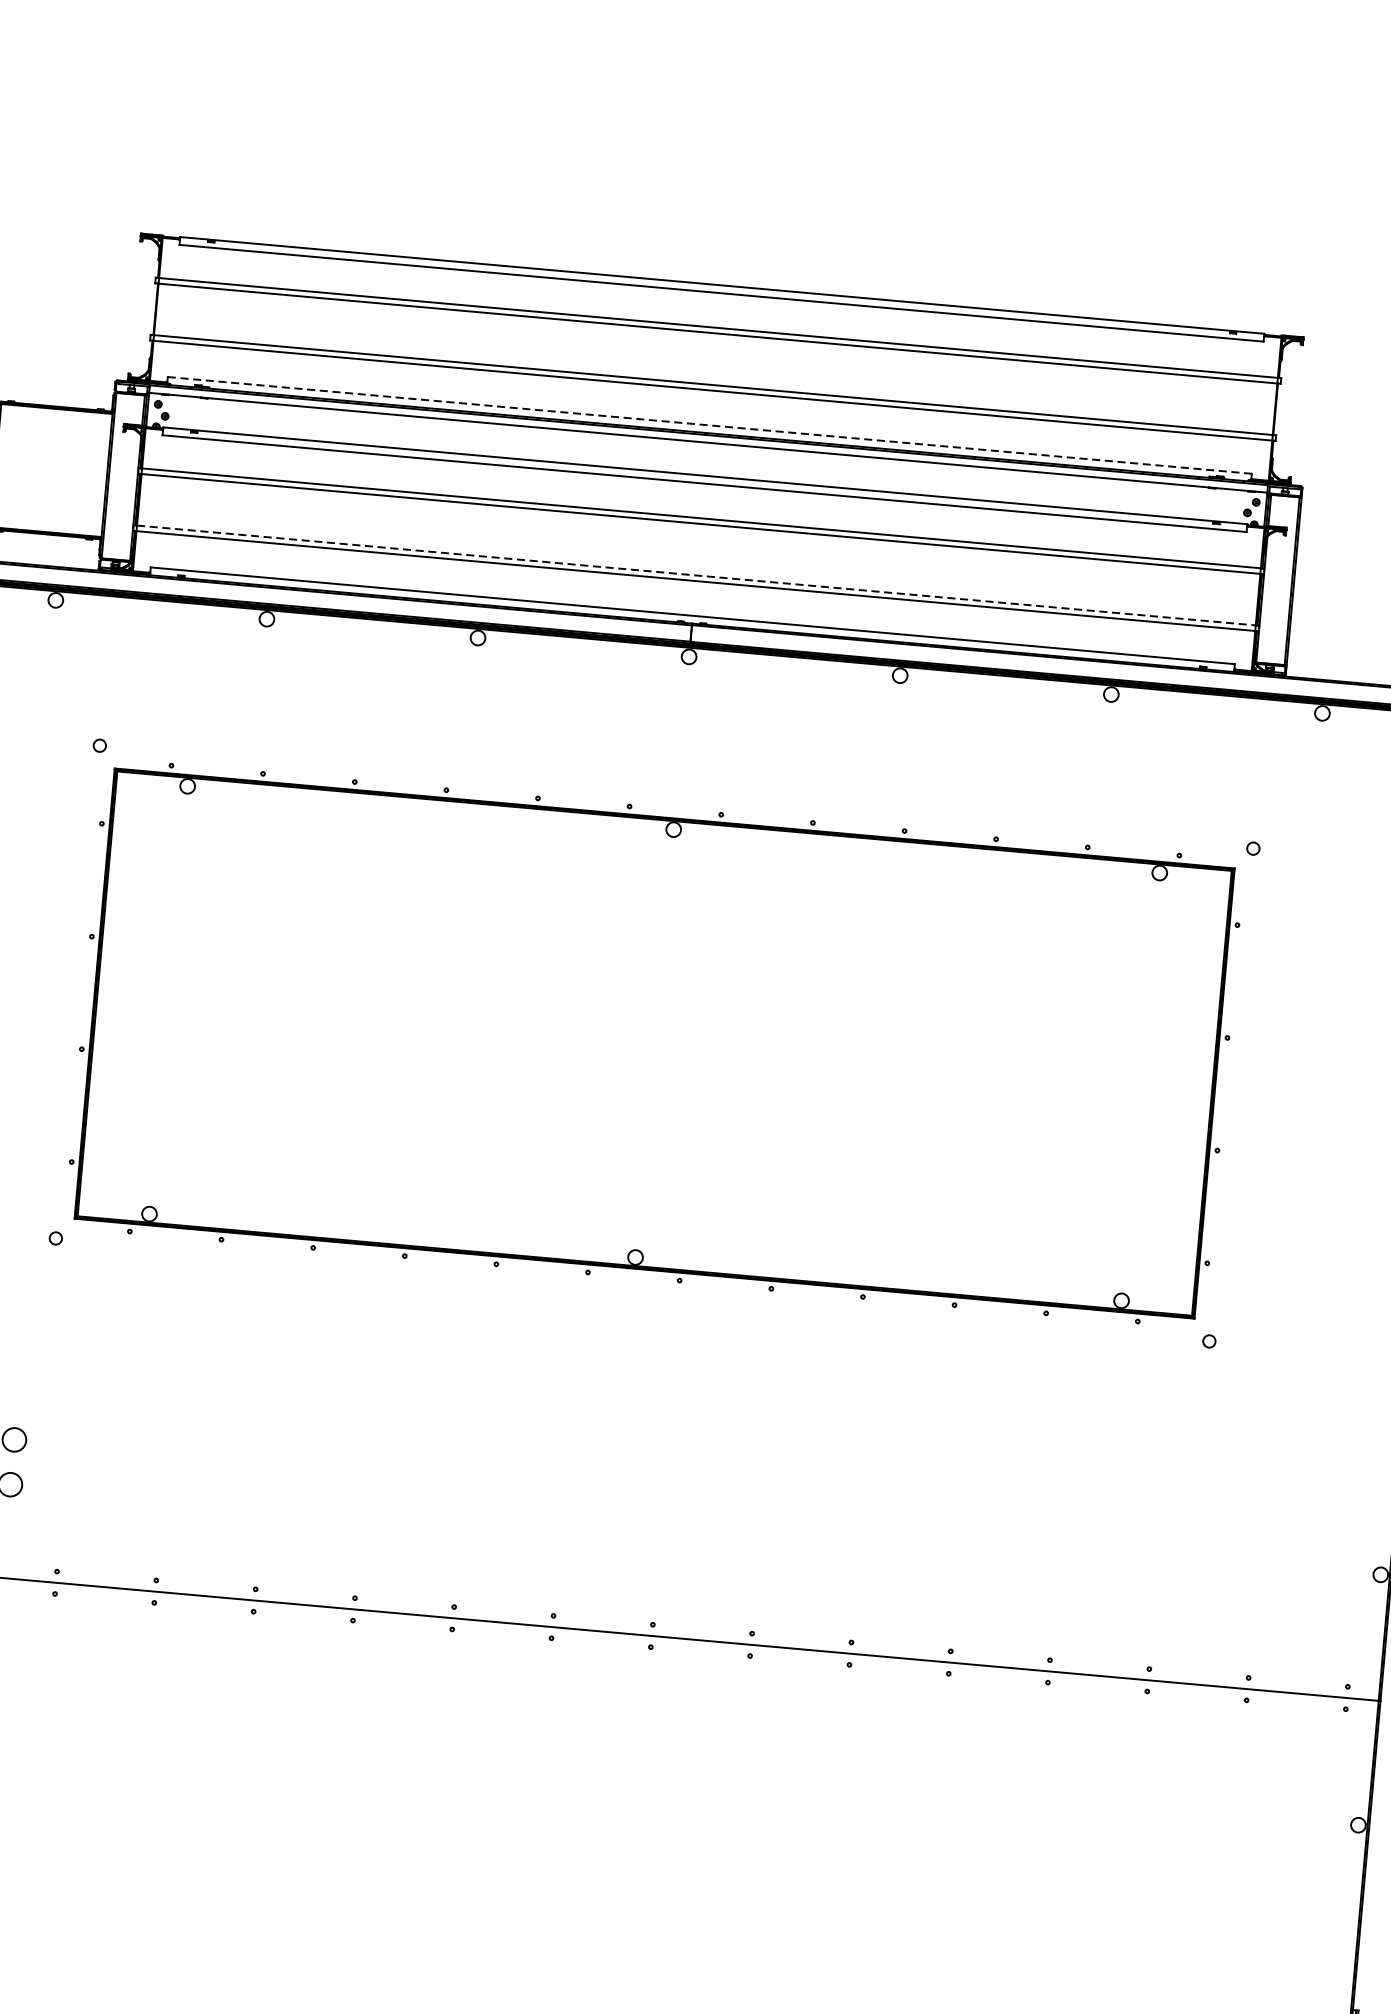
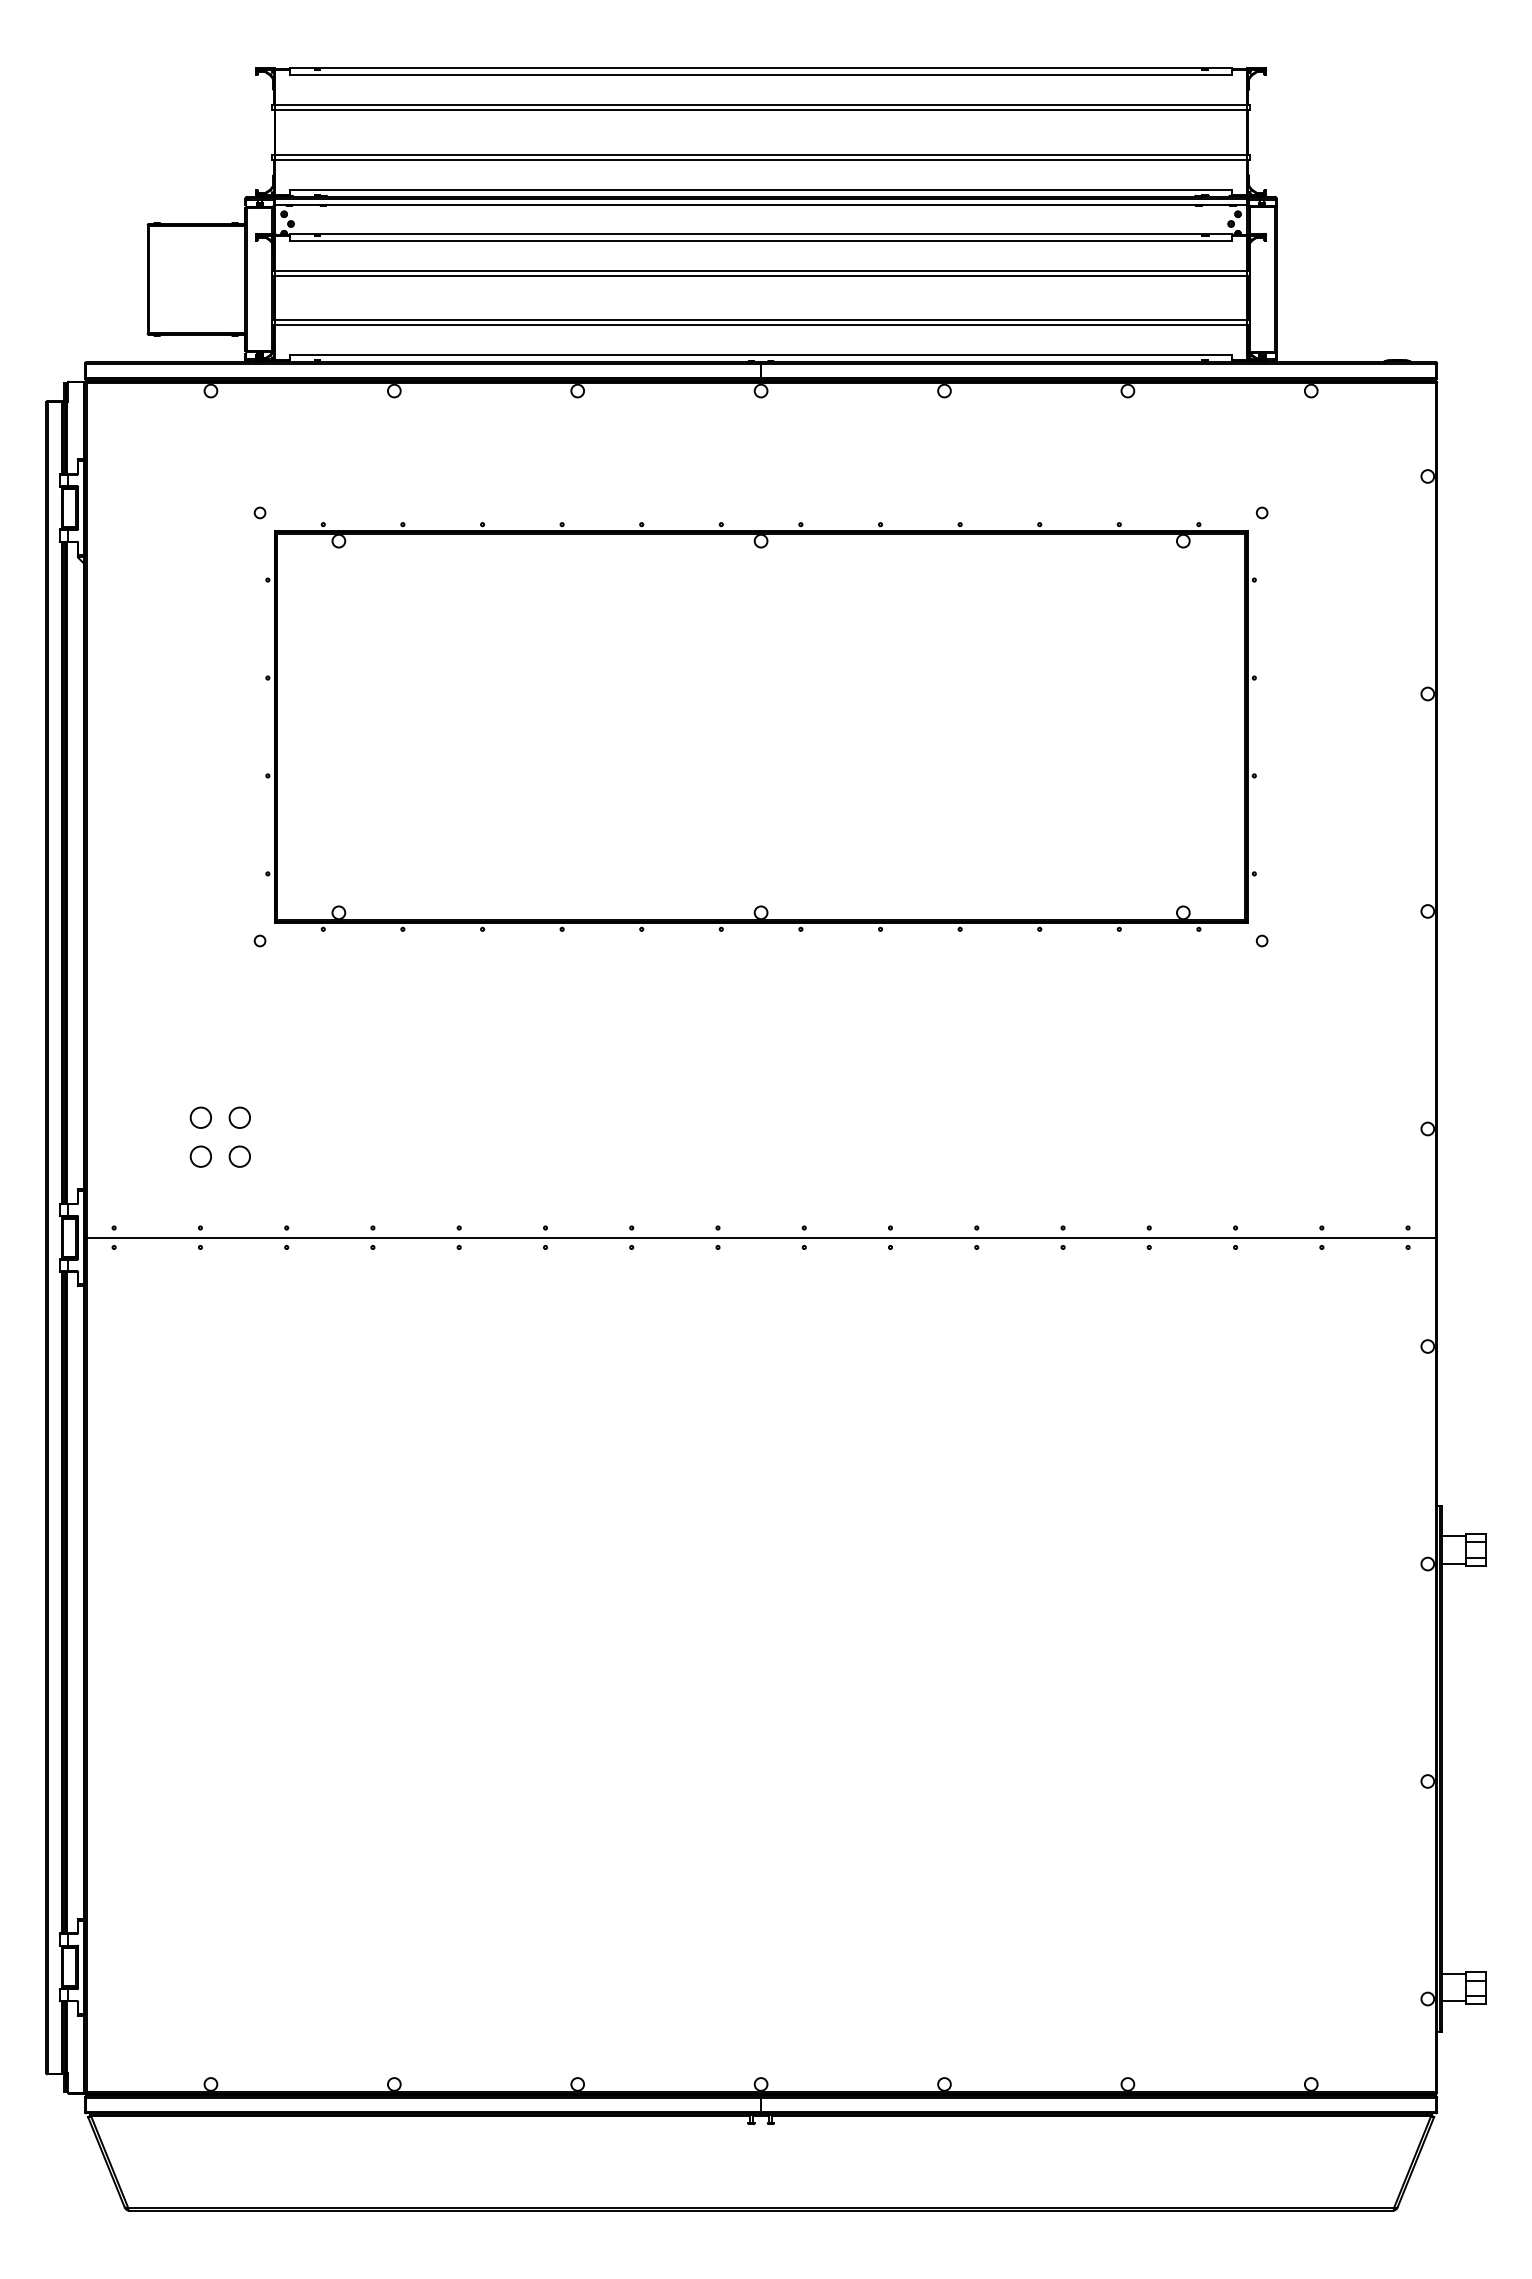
line: (710, 424) -> (761, 189), dashed -> solid
line: (696, 575) -> (761, 320), dashed -> solid

